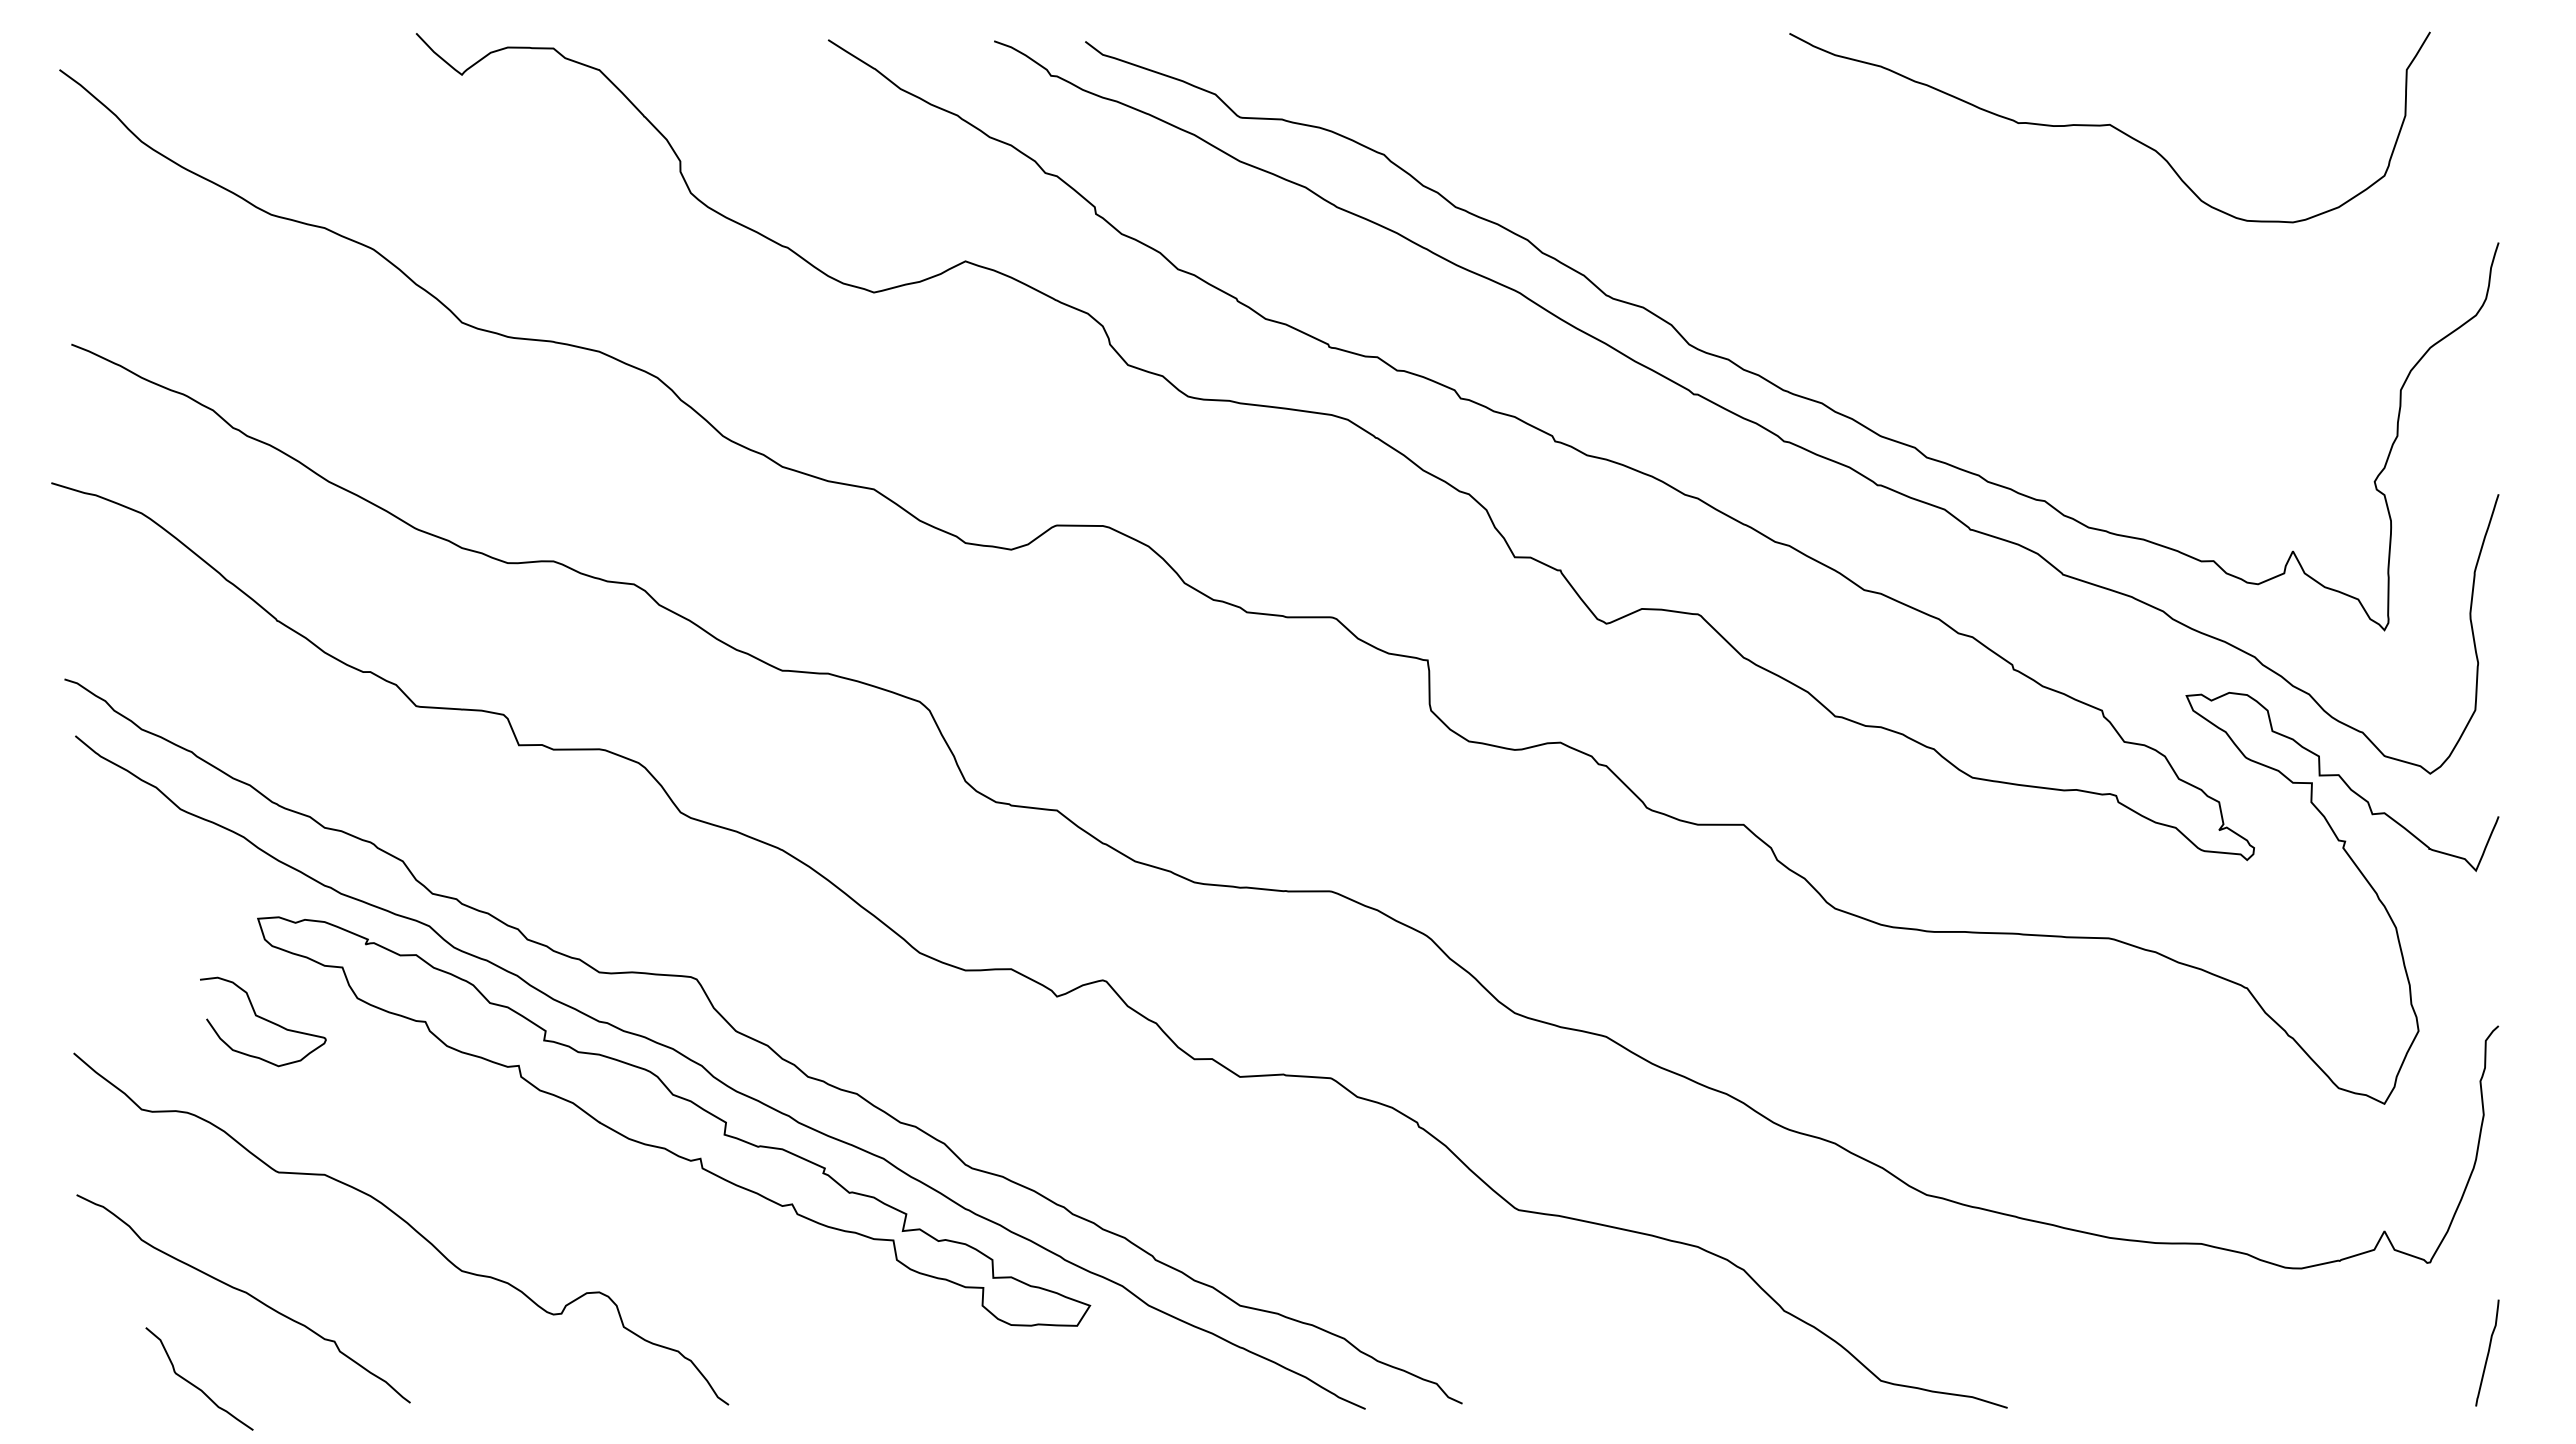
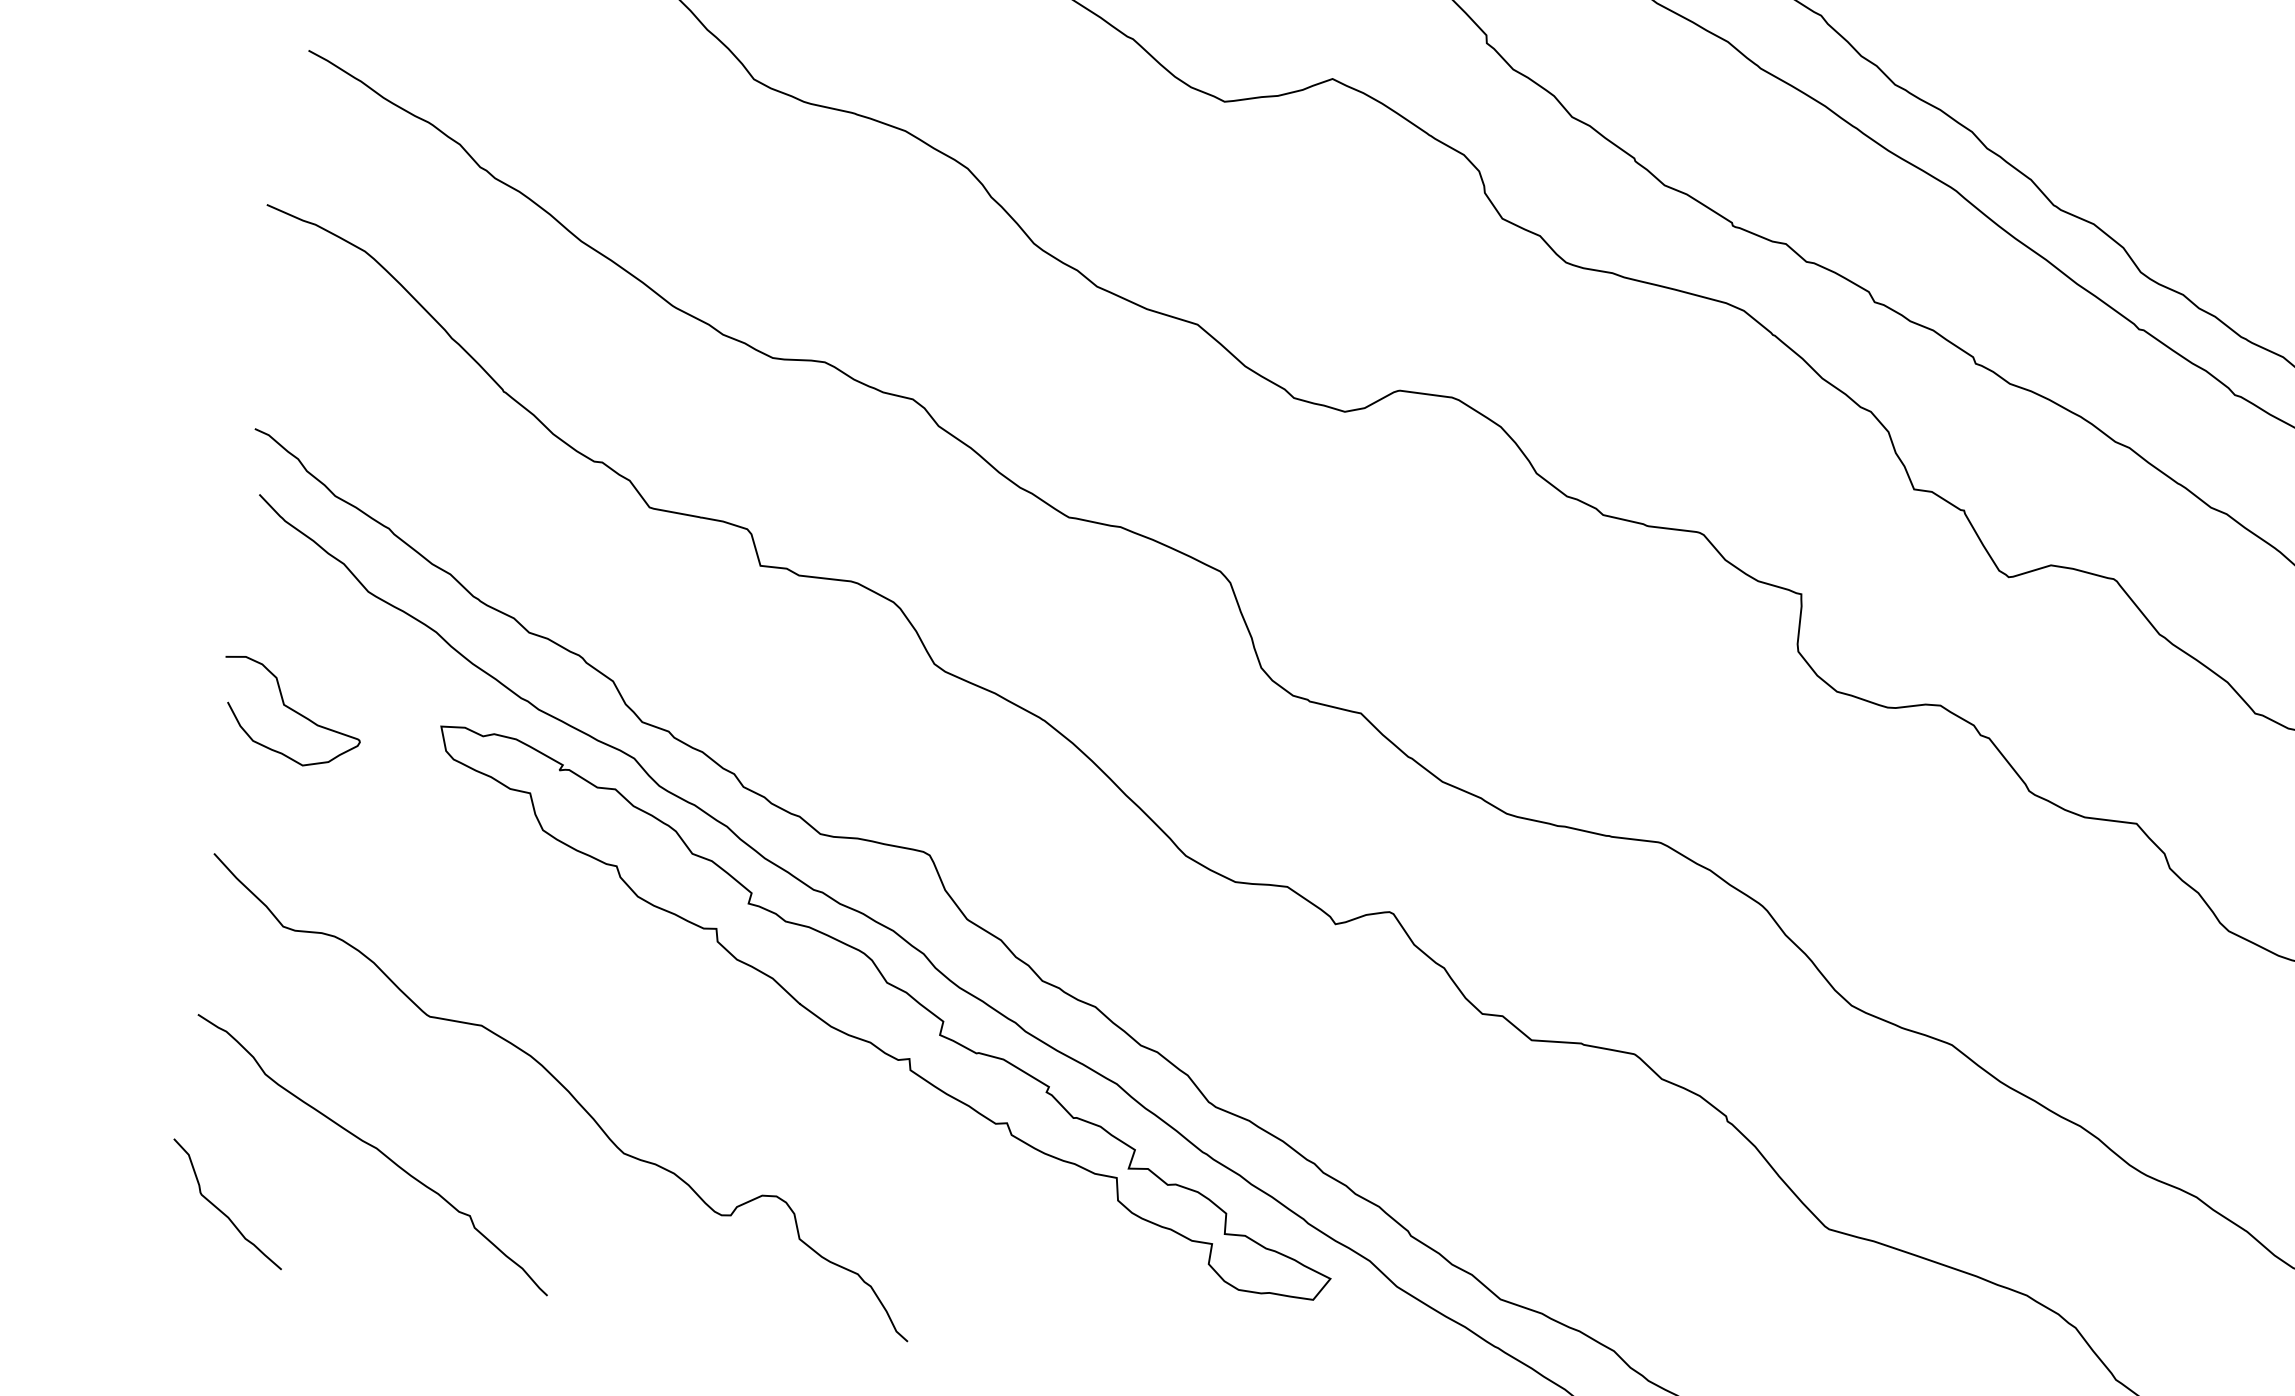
curve: (264, 1020) -> (293, 711), moved
curve: (194, 1384) -> (221, 1209), moved

